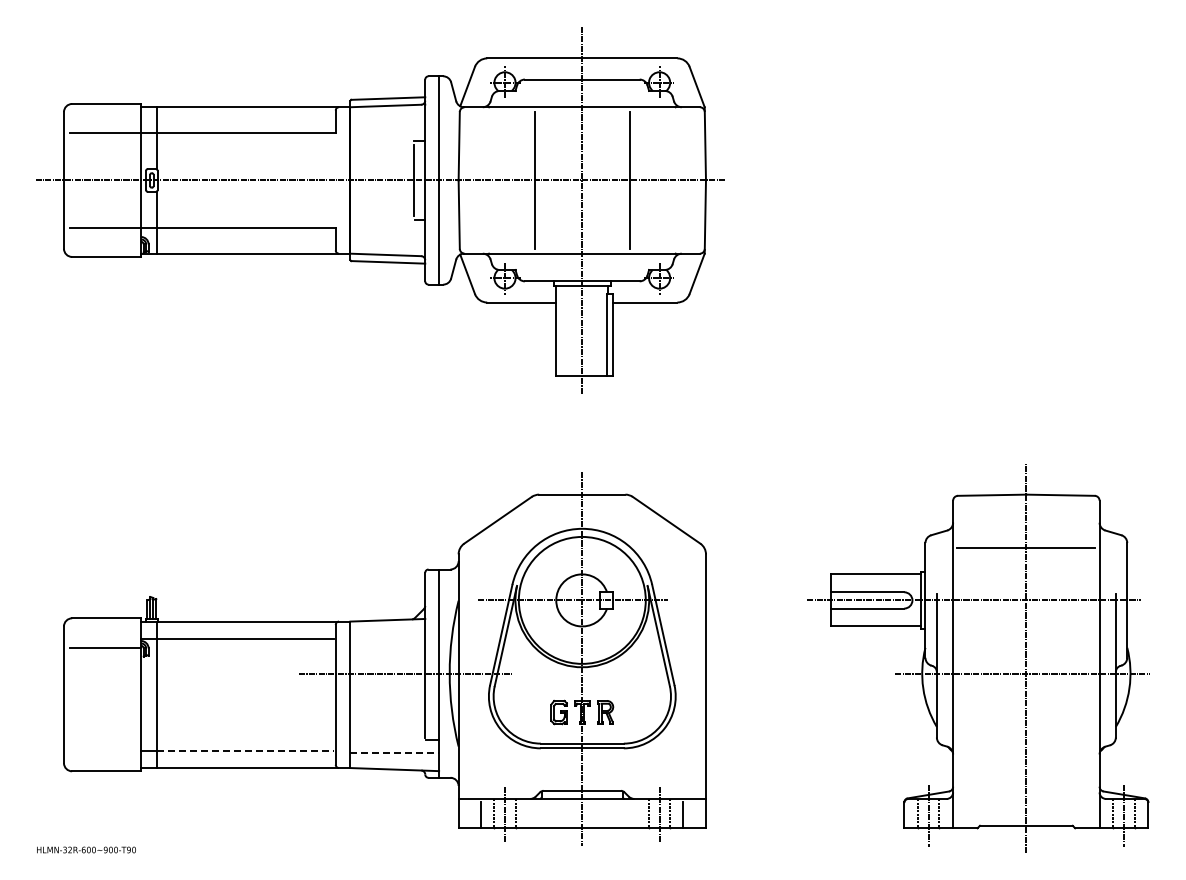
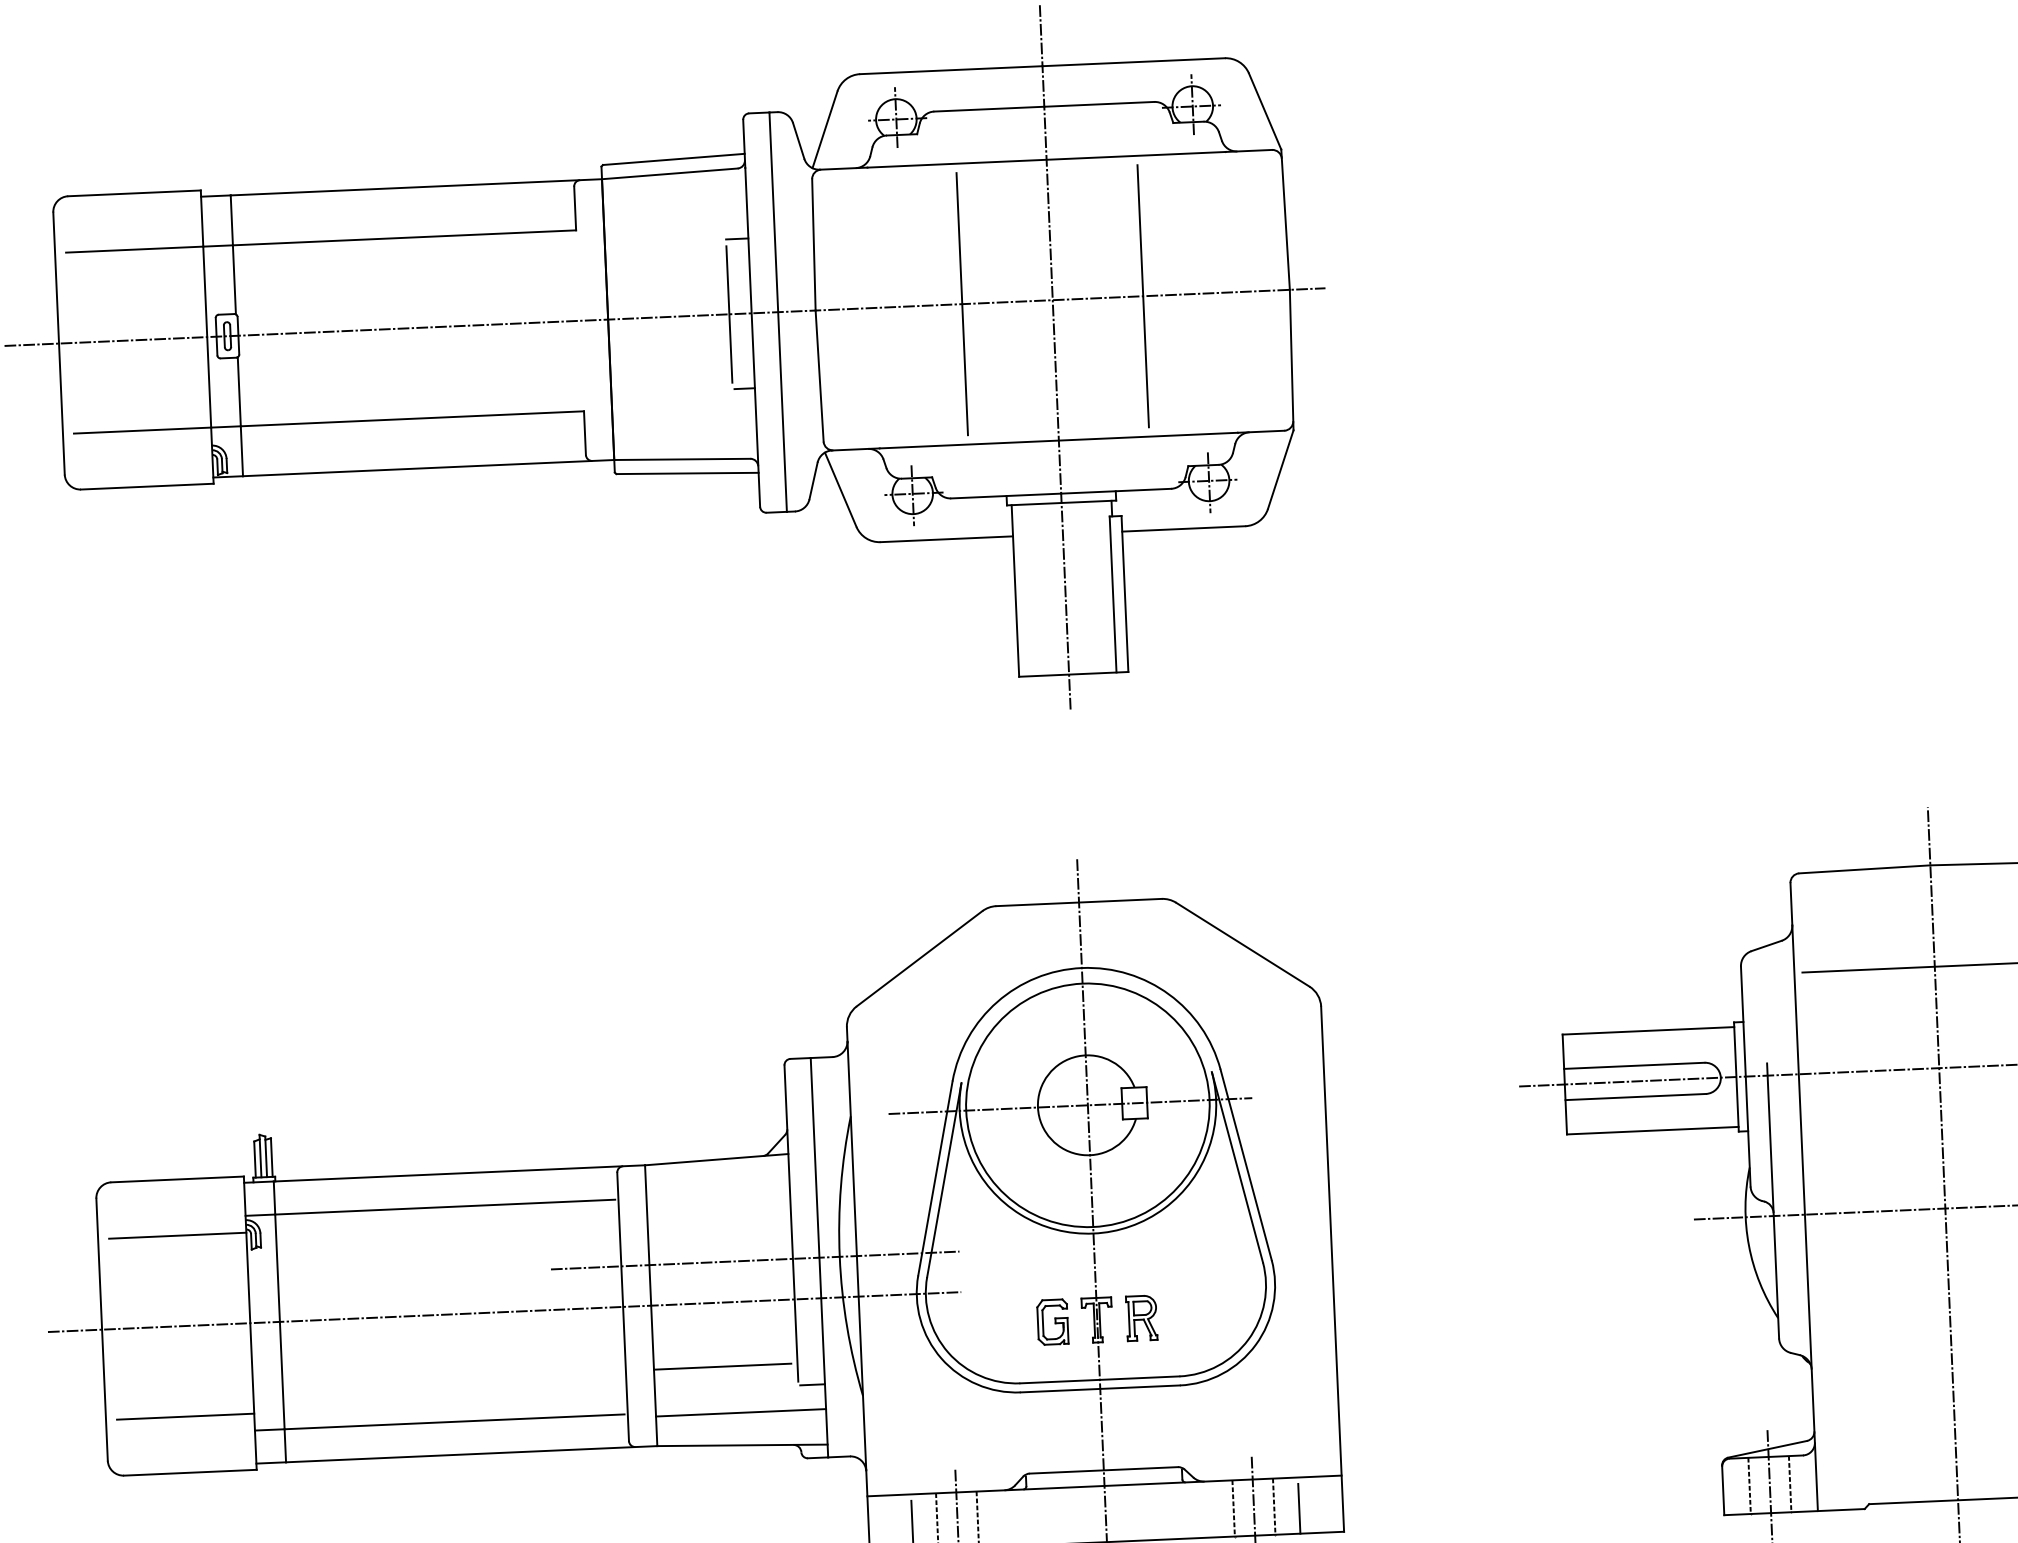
line: (273, 694) -> (503, 1311), added
line: (386, 728) -> (723, 1367), added
line: (105, 742) -> (185, 1417), added
line: (245, 750) -> (454, 1421), dashed -> solid
line: (395, 752) -> (742, 1412), dashed -> solid

